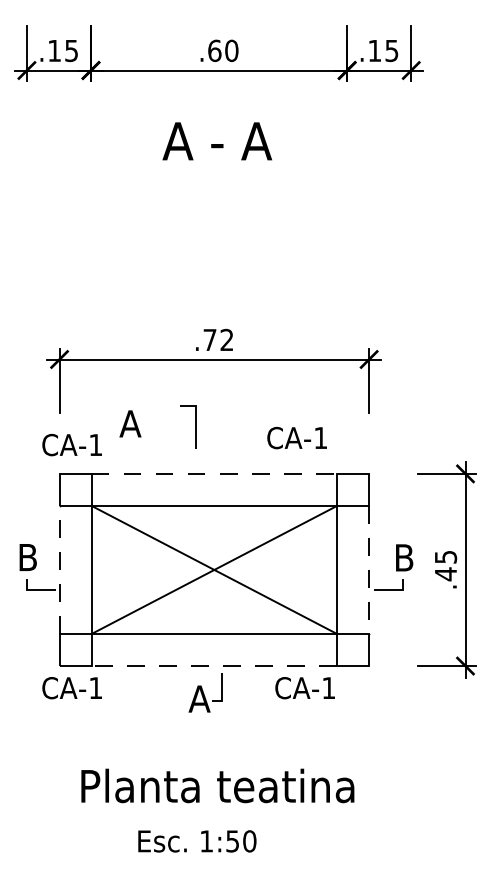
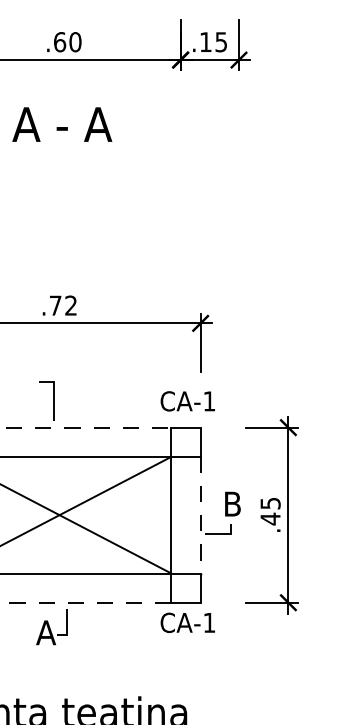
line: (195, 426) -> (53, 399), moved
text: (296, 437) -> (187, 400), moved
text: (304, 688) -> (187, 623), moved

